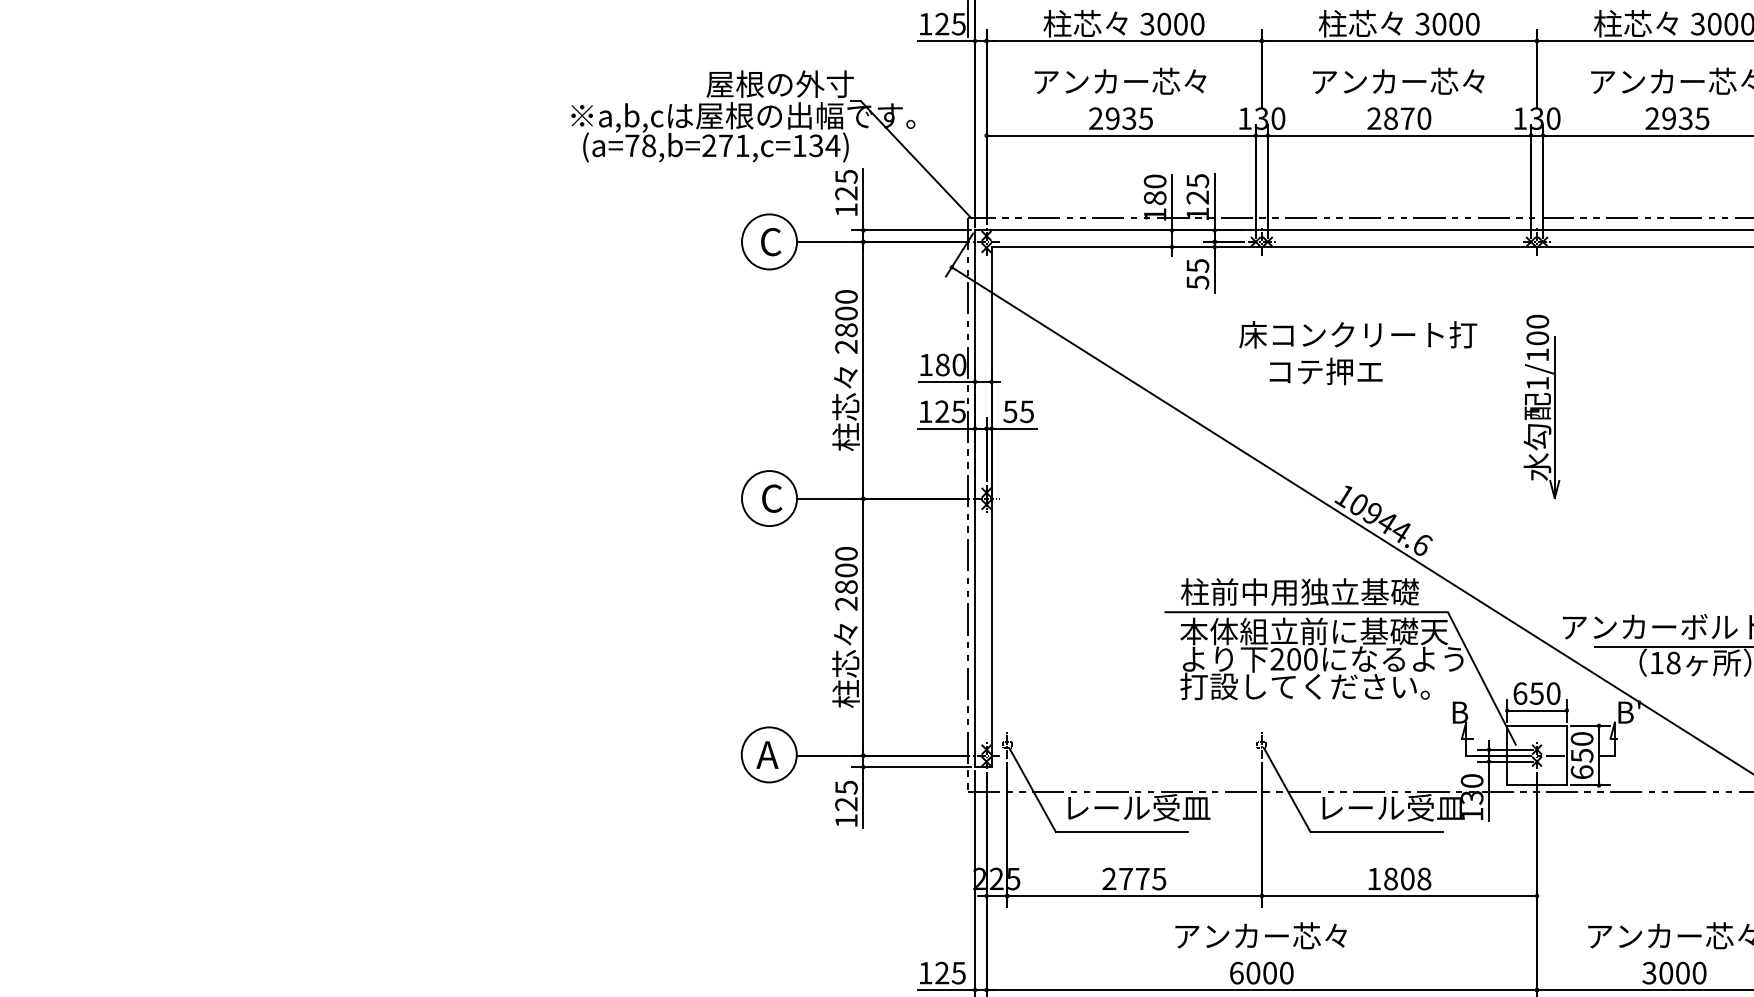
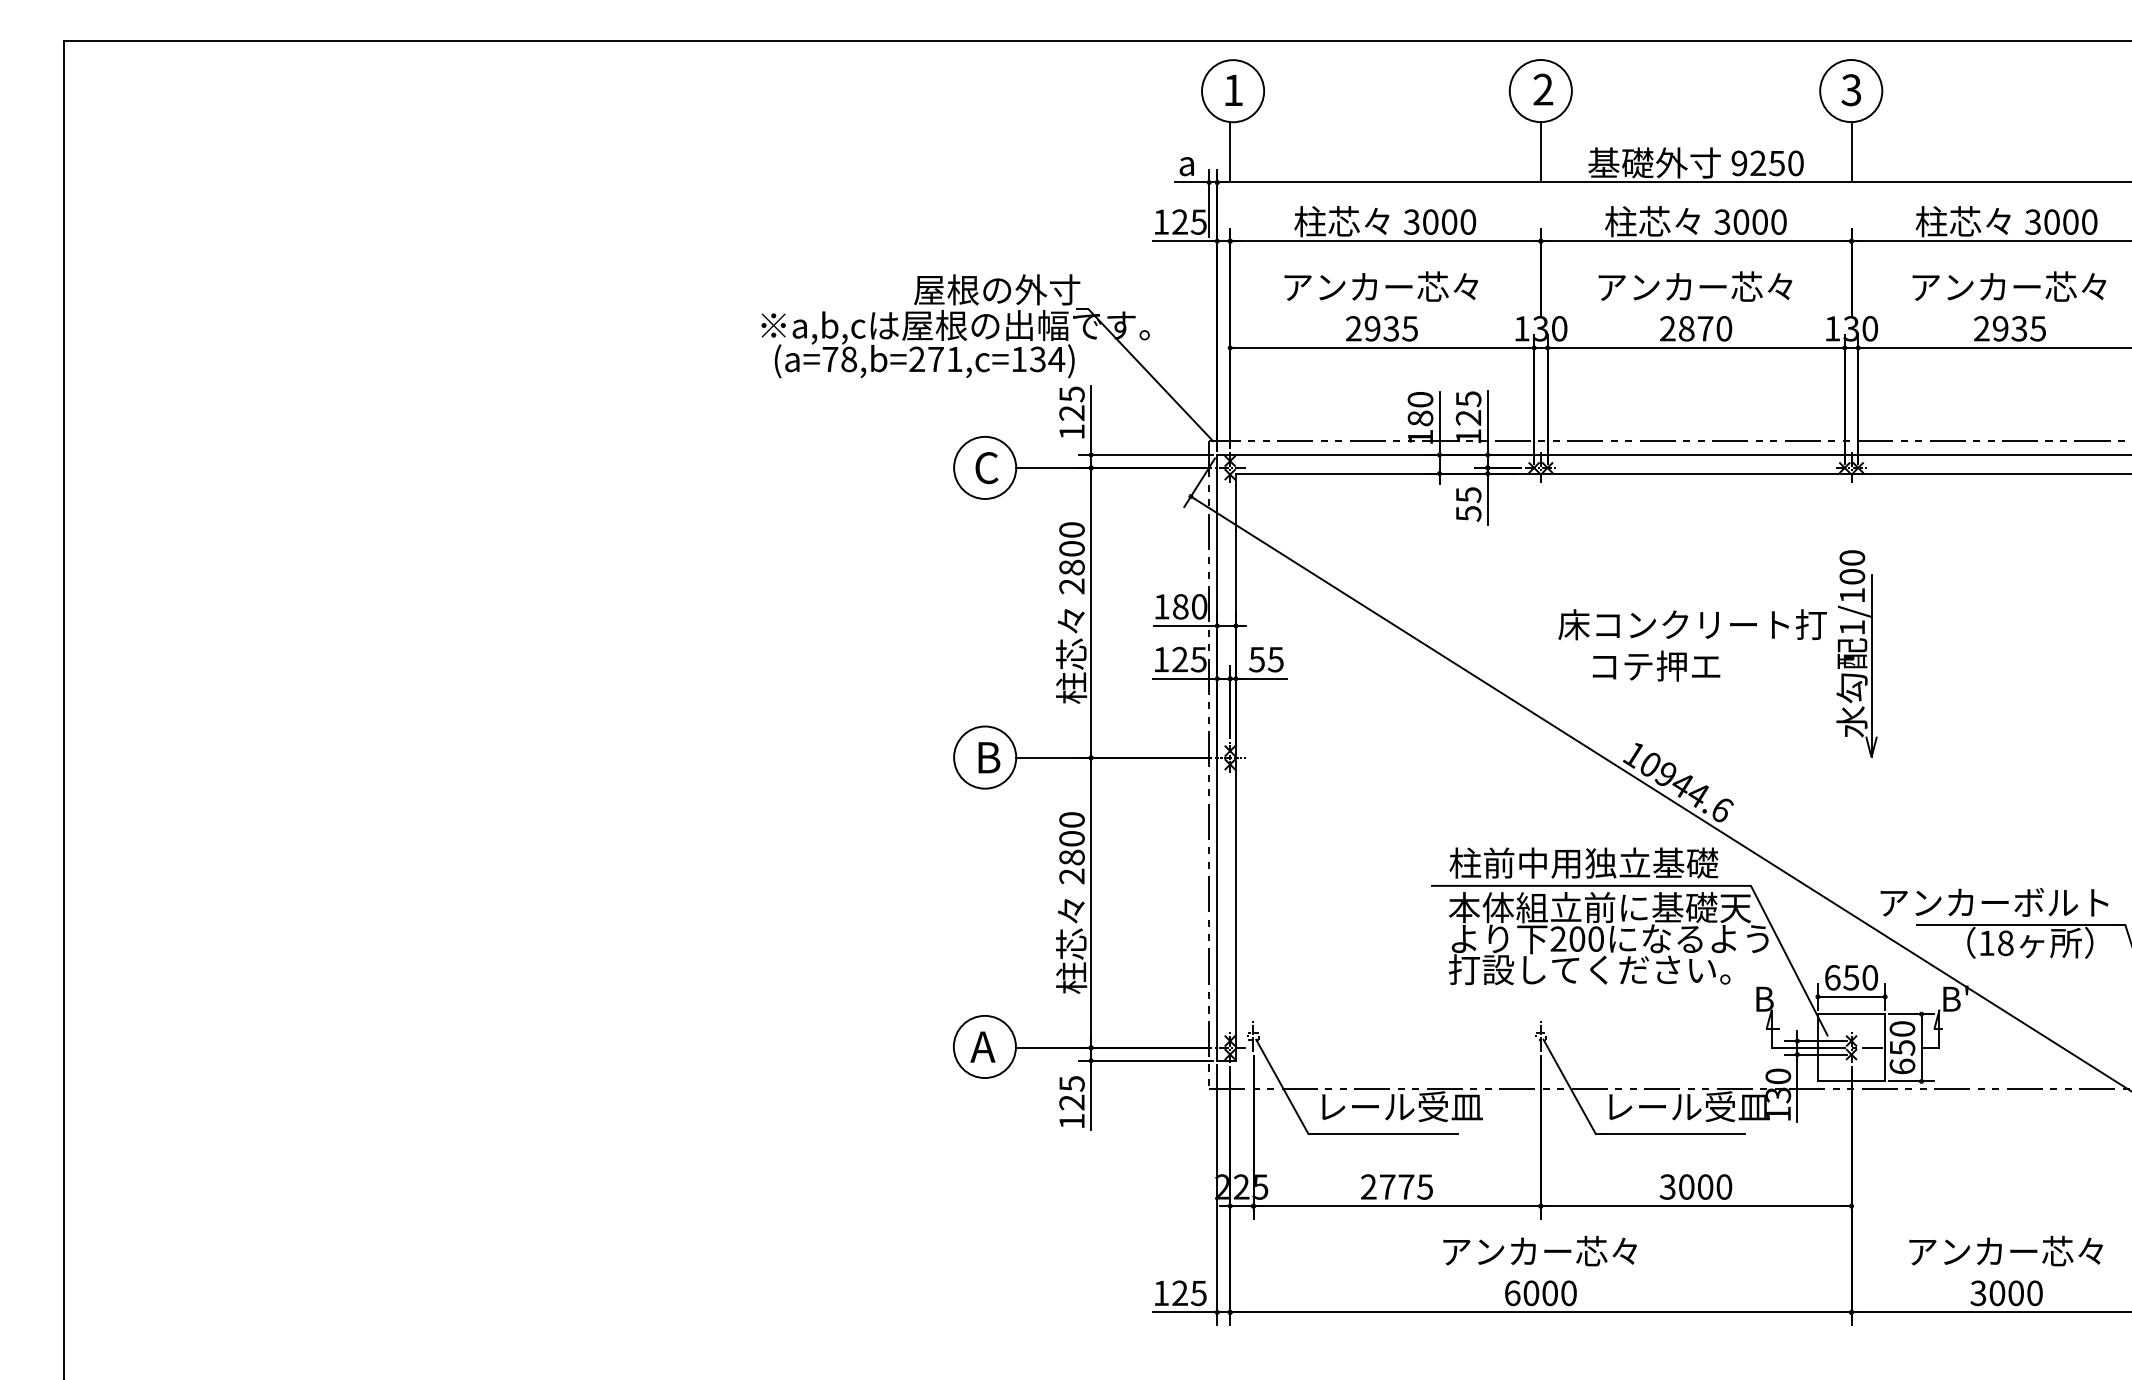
text: (1358, 353) -> (1692, 645), moved
text: (772, 498) -> (988, 757), C -> B
text: (1398, 878) -> (1695, 1186), 1808 -> 3000

